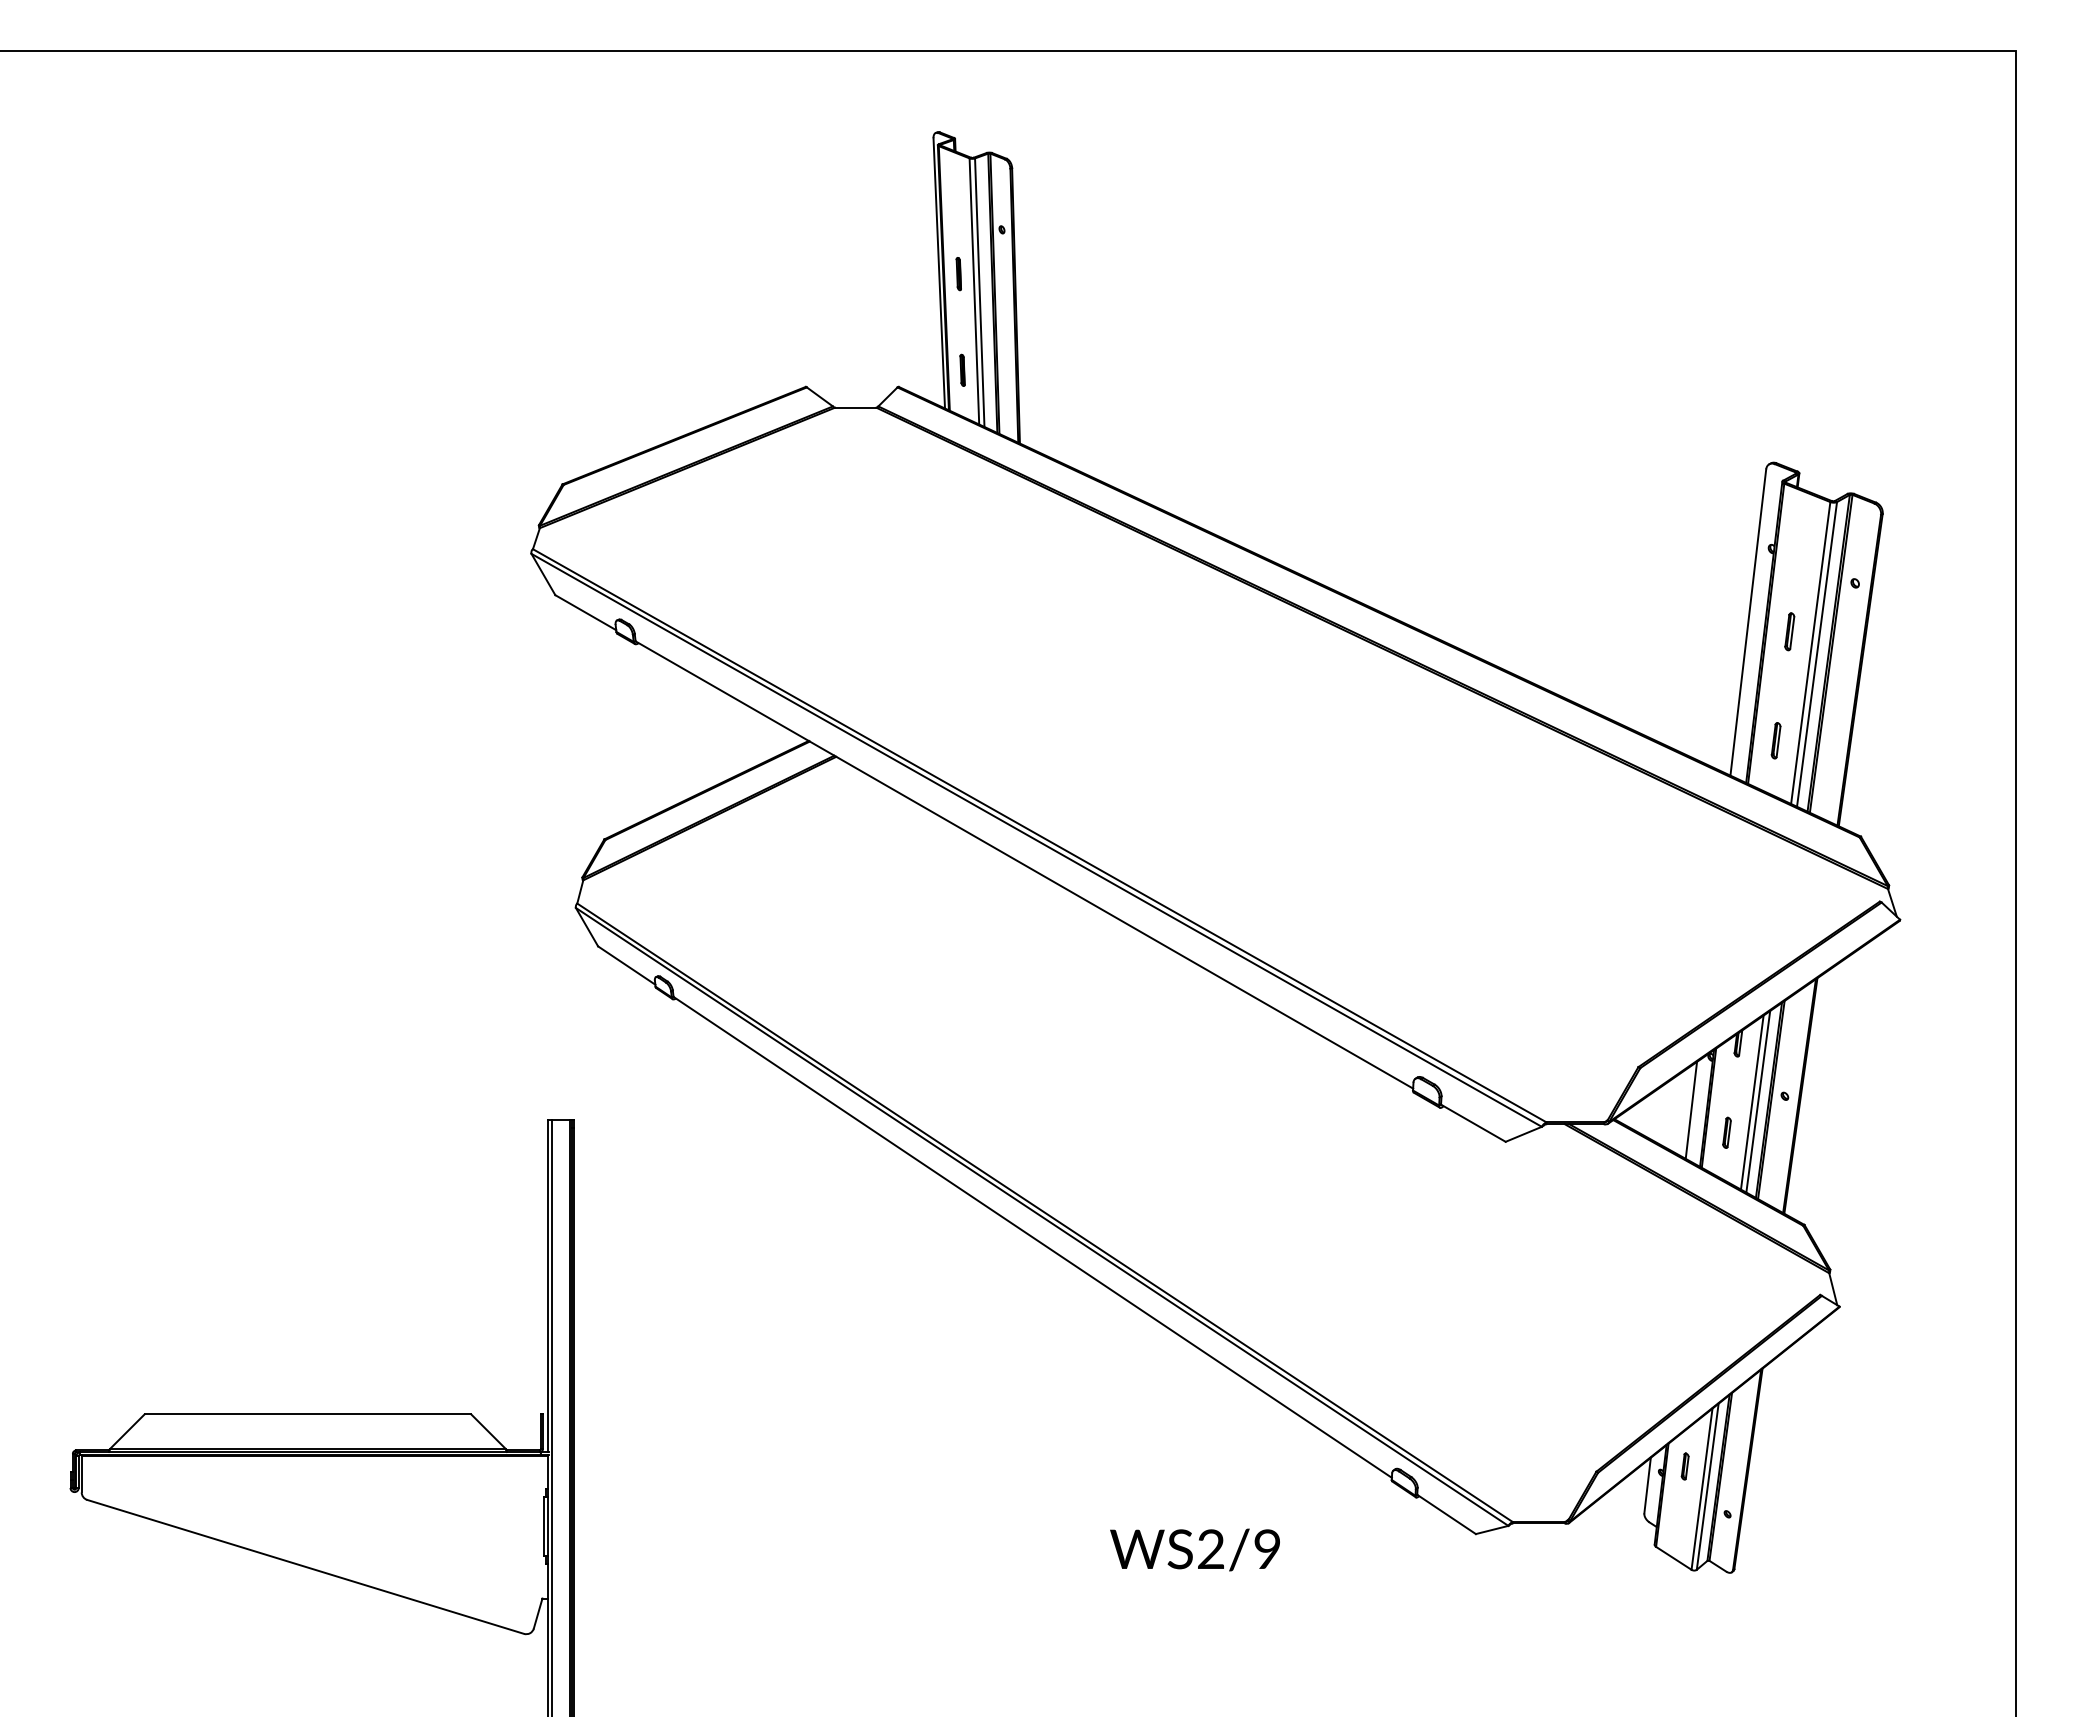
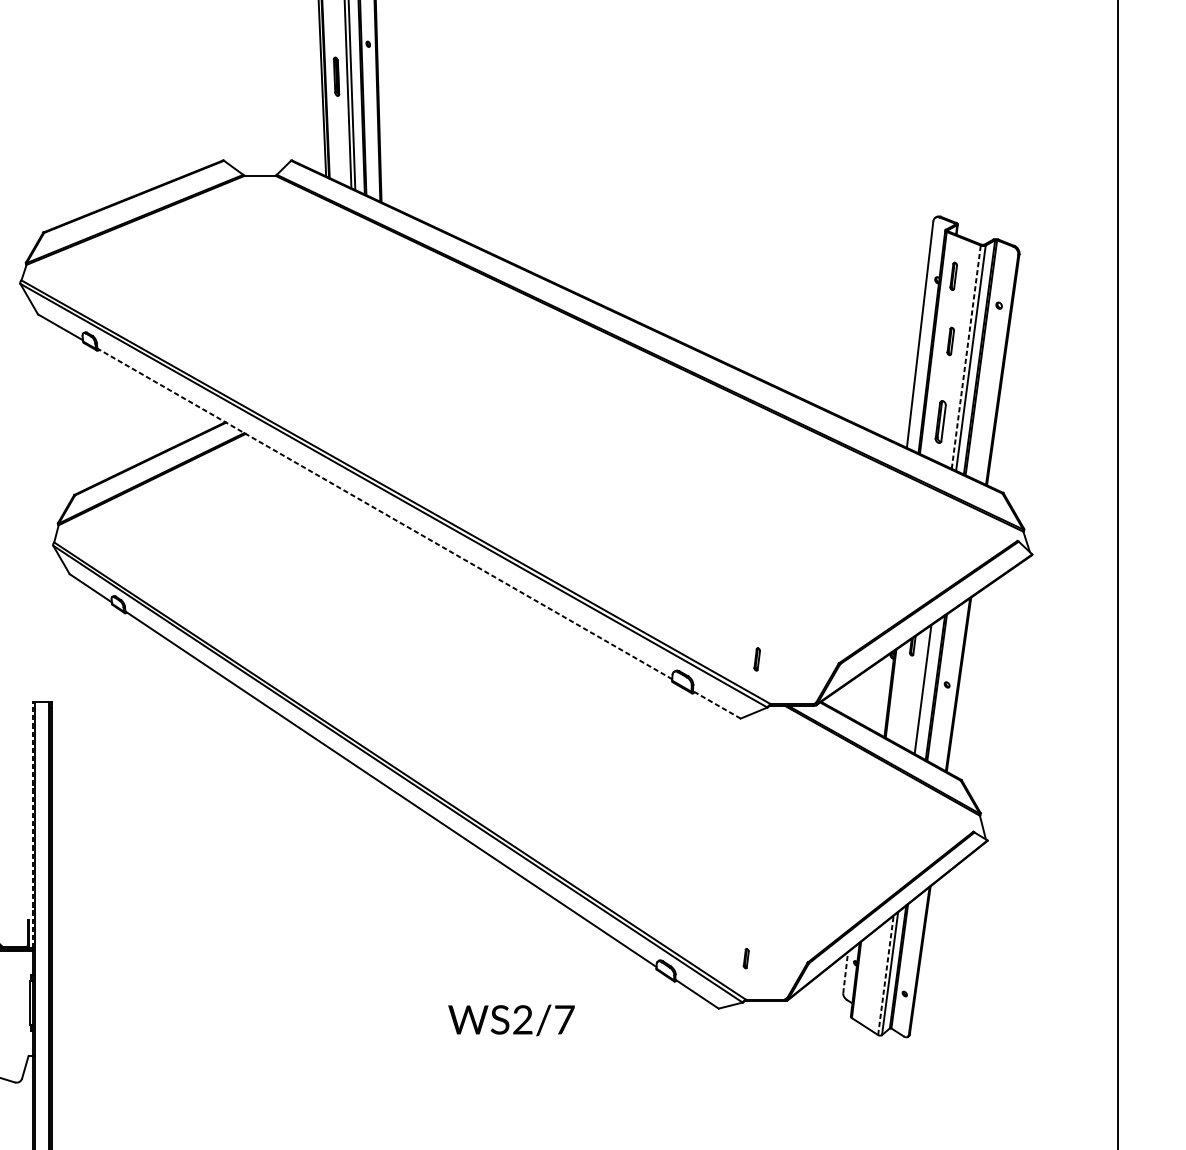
part: (958, 274) -> (336, 77), size x1.6
part: (962, 369) -> (339, 147), removed
part: (1793, 543) -> (953, 276), added
line: (1810, 652) -> (966, 356), solid -> dashed
part: (1775, 740) -> (940, 421), size x1.6
line: (1024, 864) -> (384, 513), solid -> dashed
line: (1758, 1101) -> (927, 688), removed
line: (1691, 1109) -> (878, 694), removed
line: (1472, 1122) -> (716, 704), solid -> dashed
part: (1726, 1132) -> (756, 659), moved
line: (547, 1285) -> (32, 824), solid -> dashed
part: (1684, 1466) -> (745, 958), moved
line: (1647, 1485) -> (845, 972), solid -> dashed
line: (1702, 1488) -> (886, 974), solid -> dashed
text: (1267, 1548) -> (564, 1019), WS2/9 -> WS2/7

